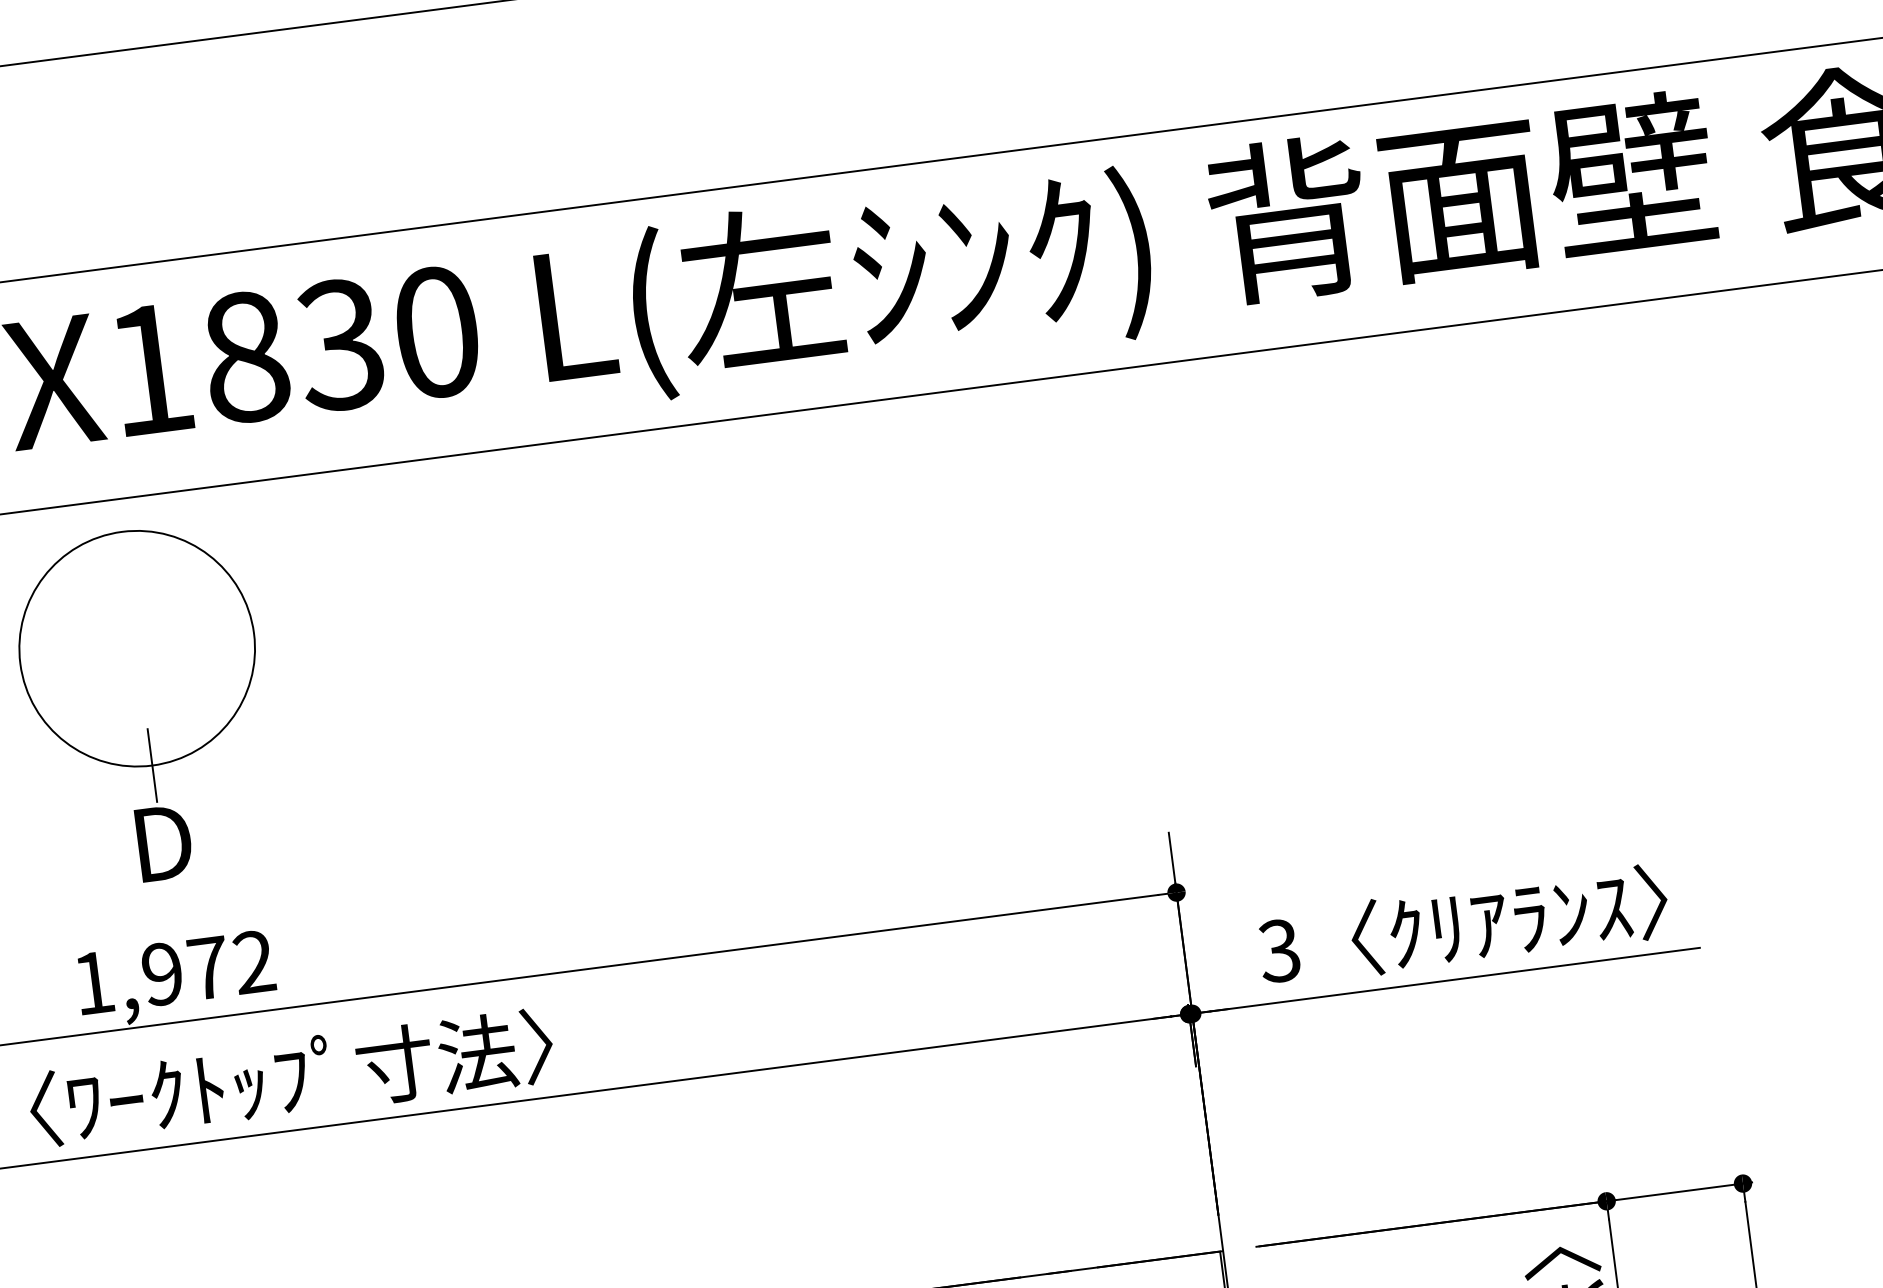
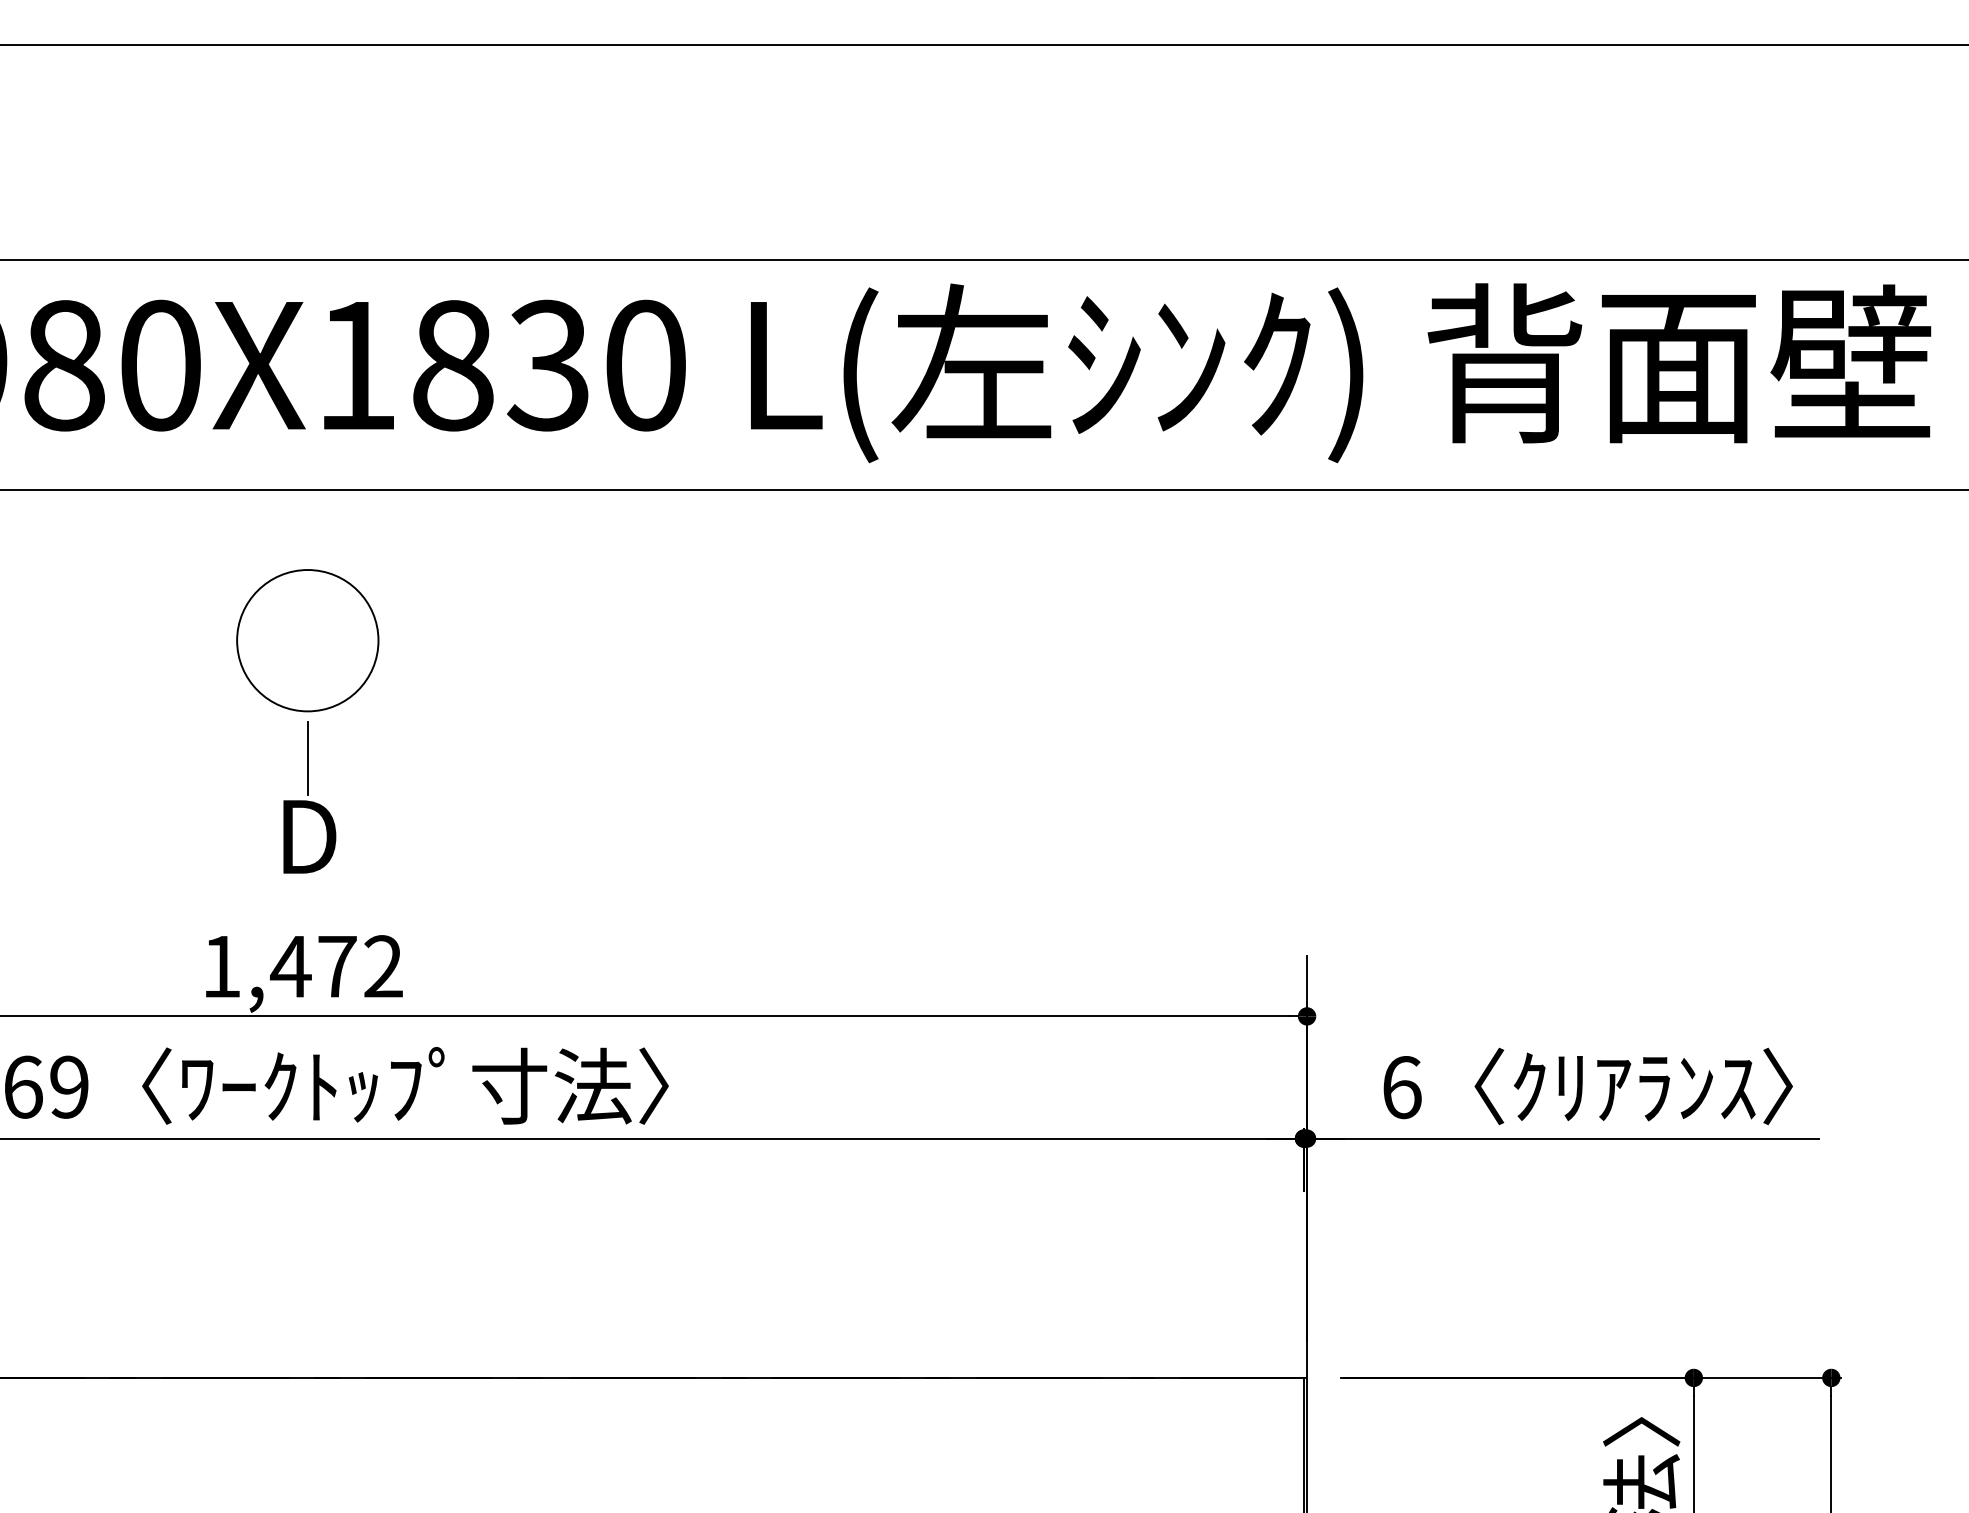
circle: (136, 648) -> (307, 640), size x0.6
text: (1279, 950) -> (1401, 1087), 3 -> 6
text: (162, 974) -> (290, 966), 1,972 -> 1,472

